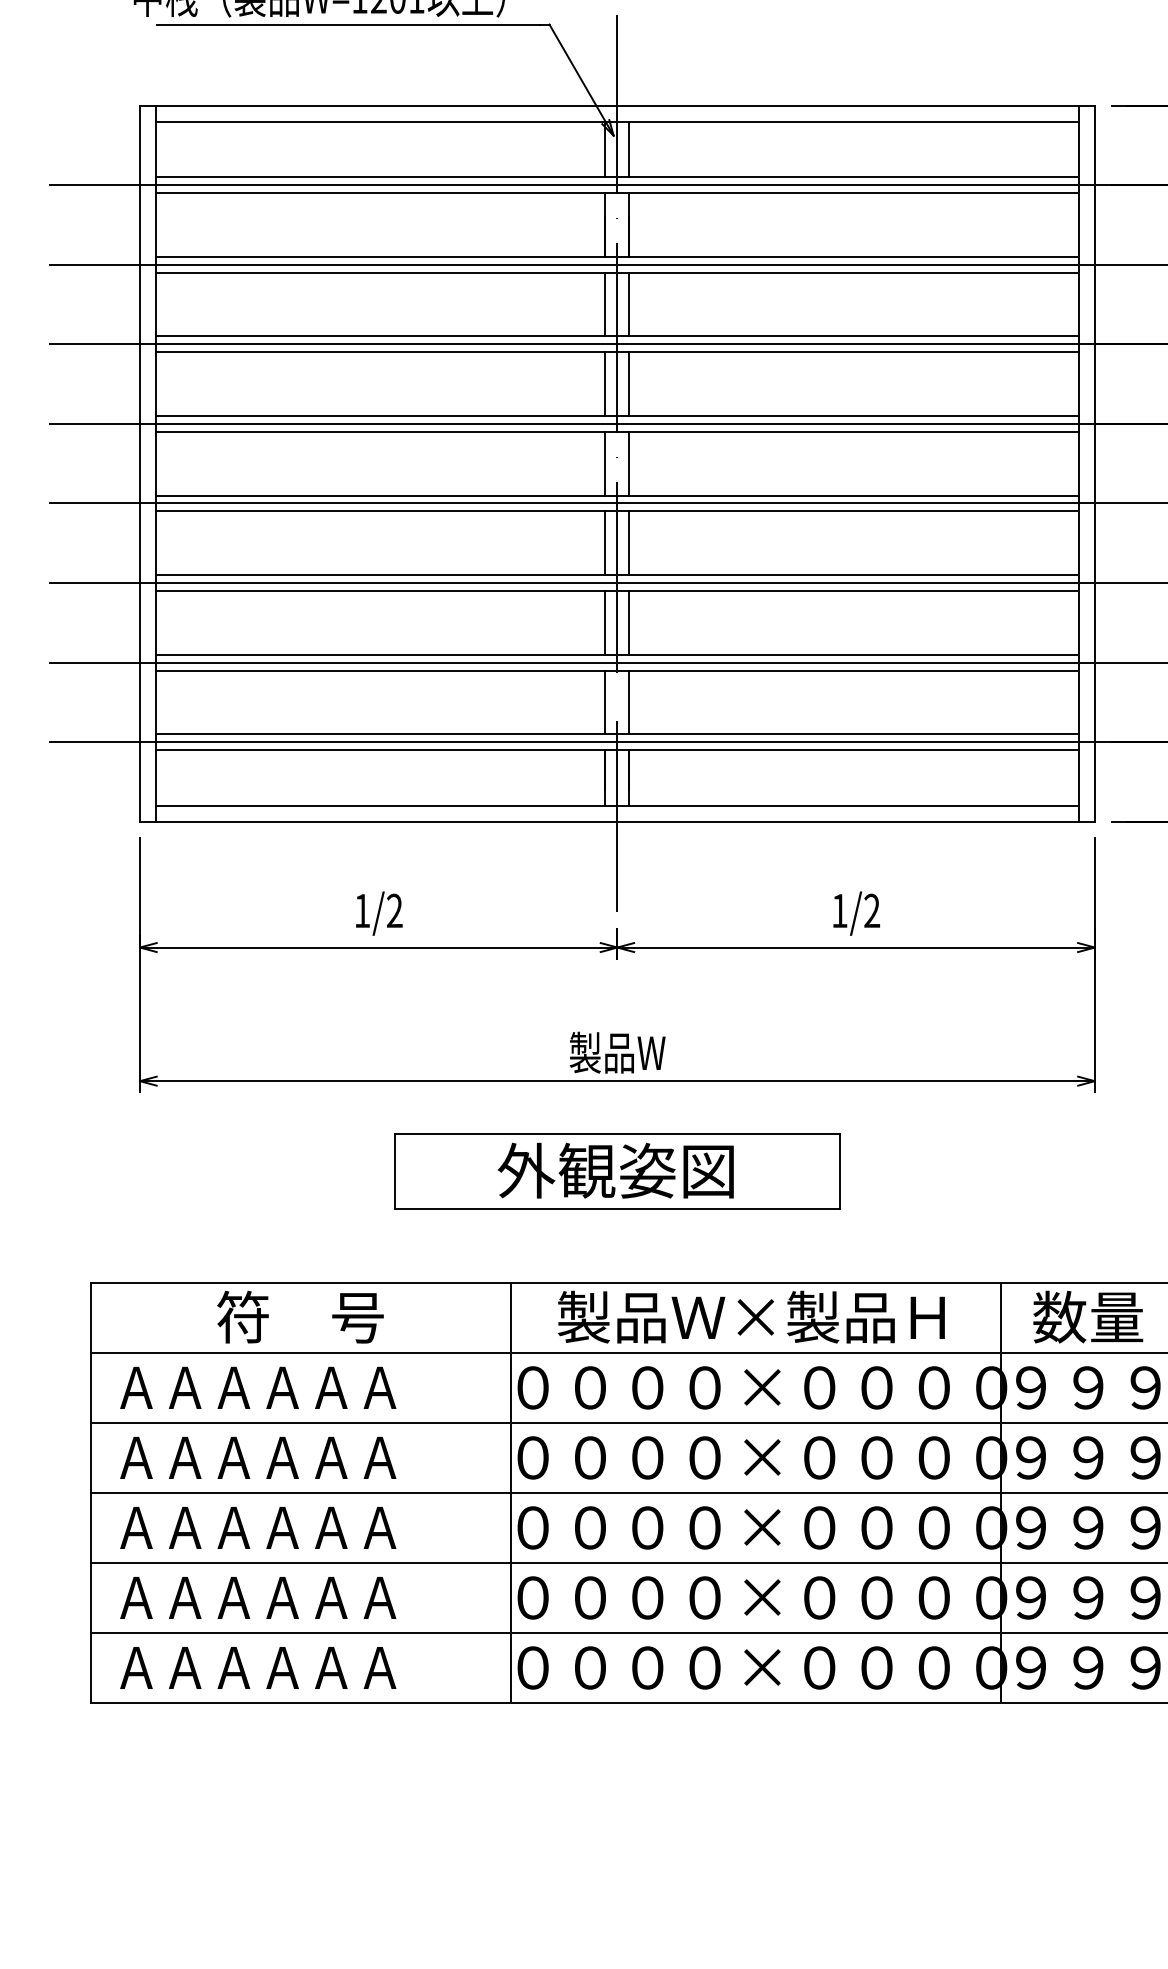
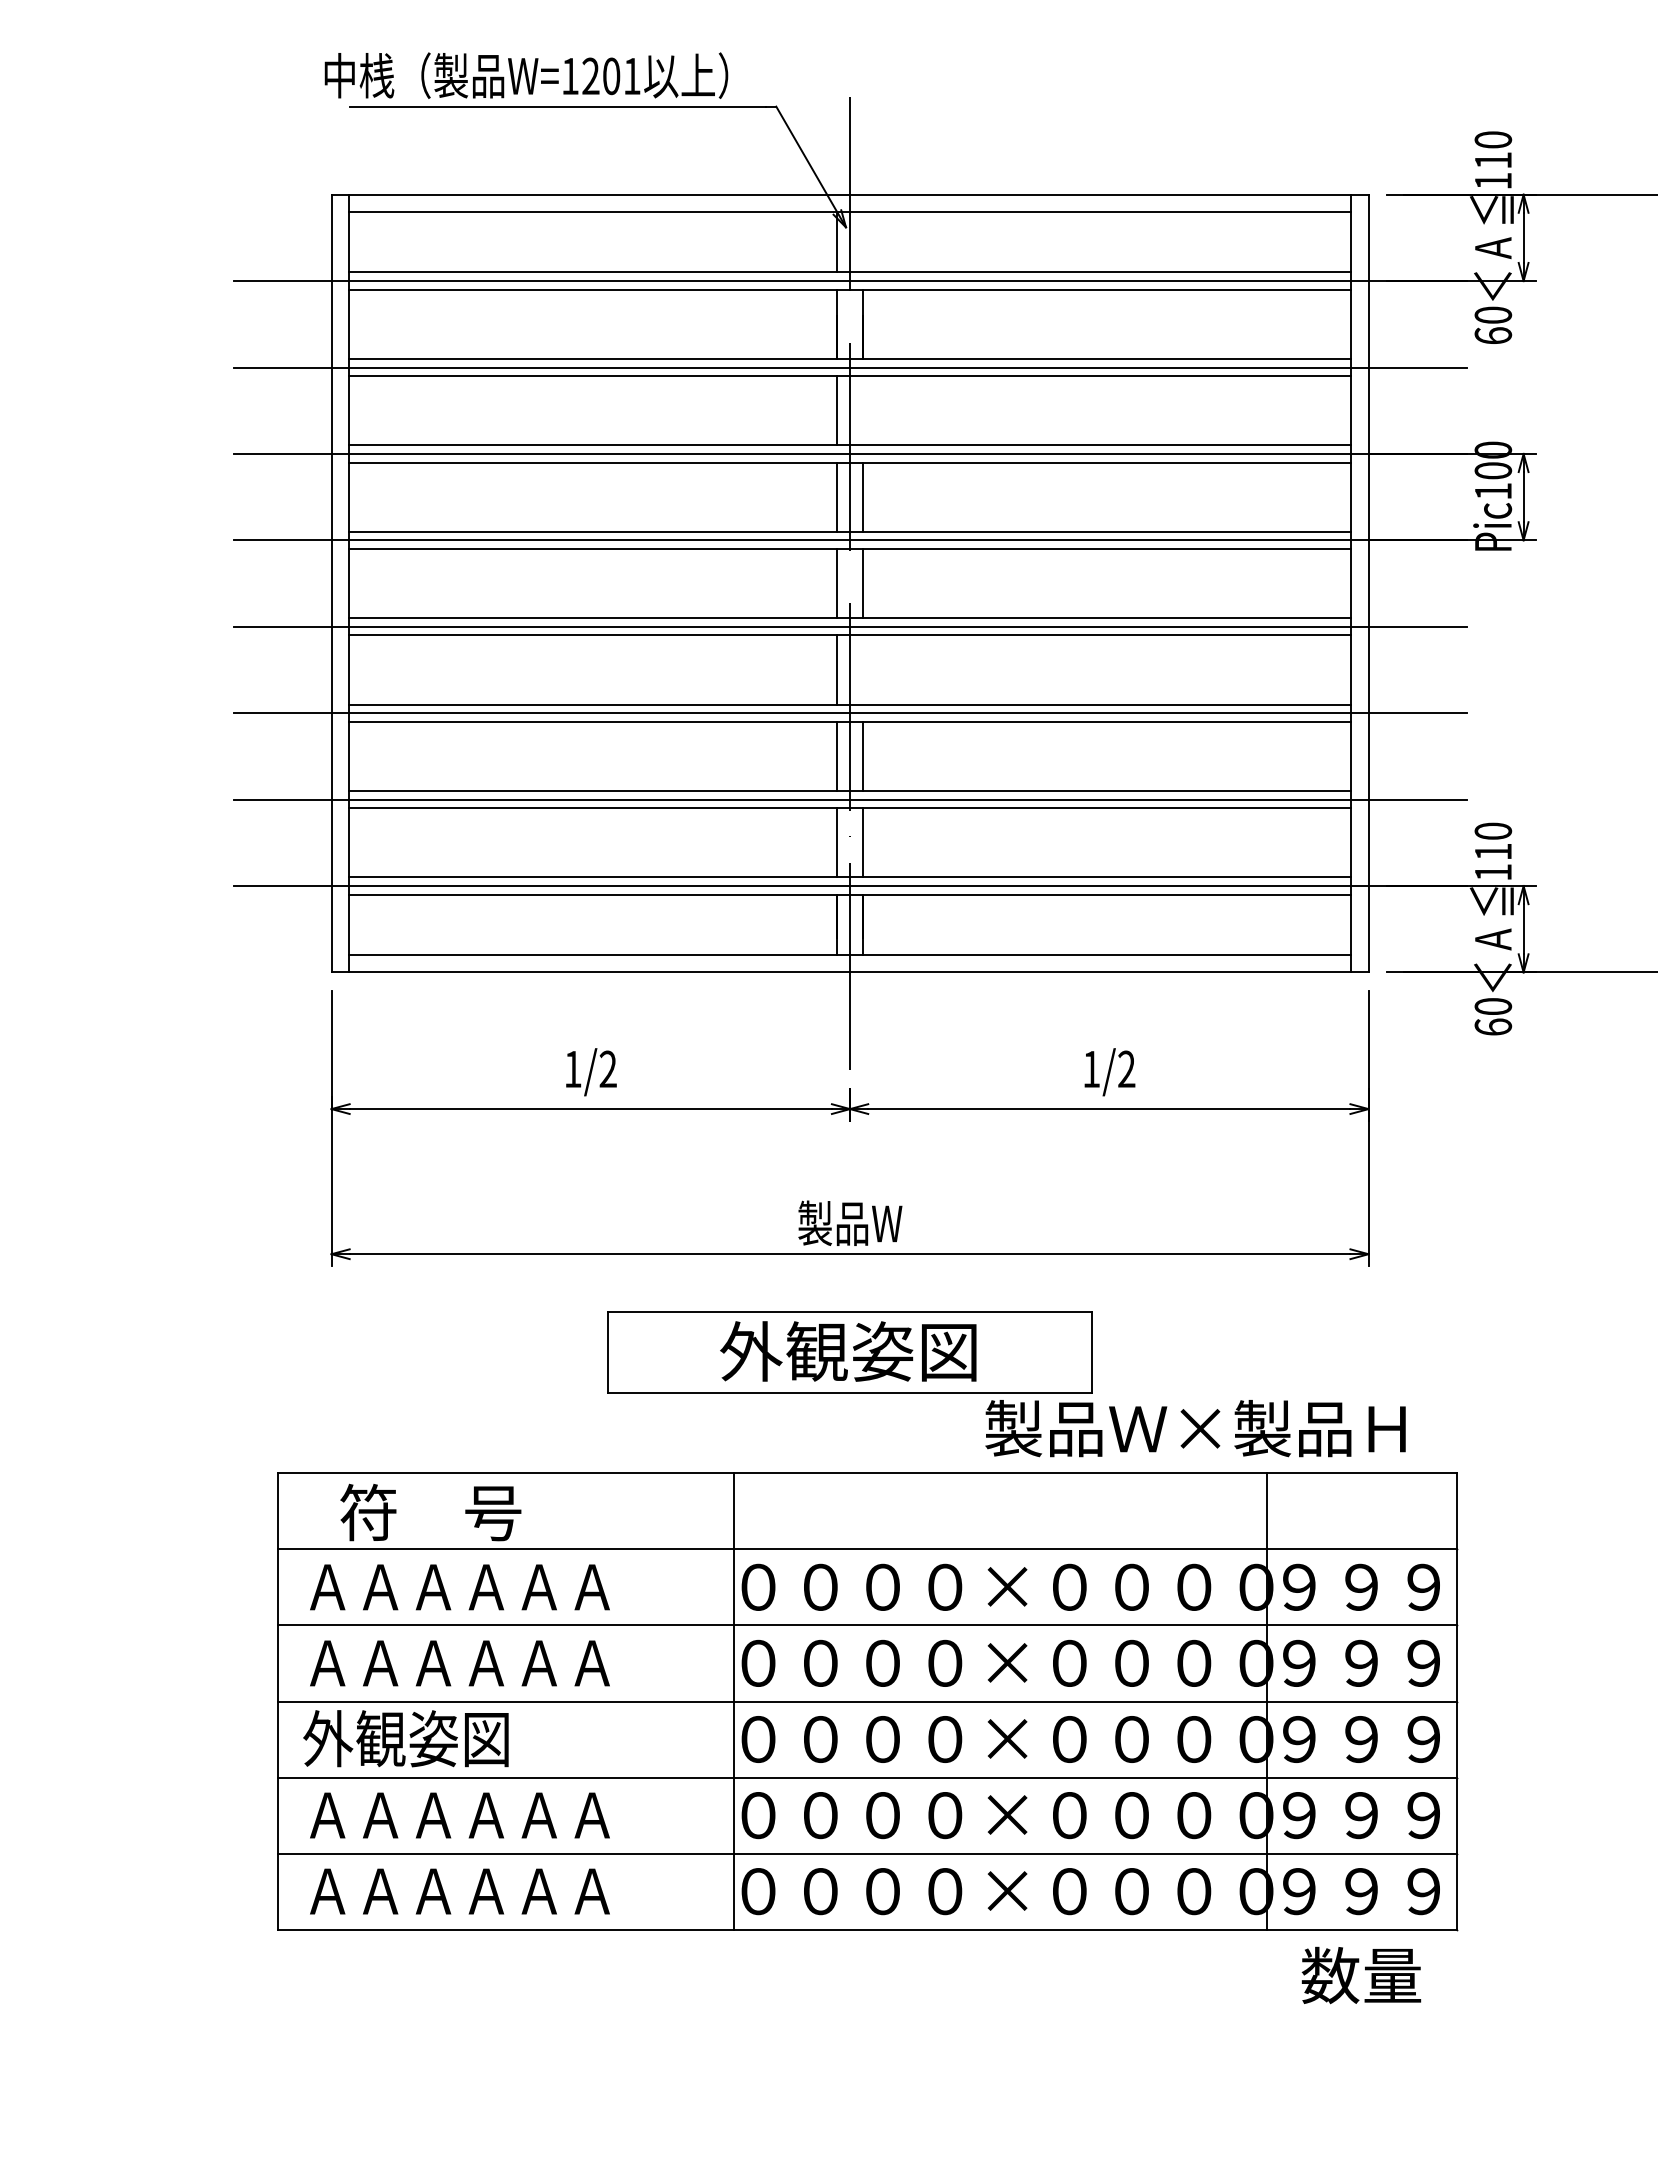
line: (629, 148) -> (863, 241), removed
line: (629, 304) -> (863, 410), removed
line: (629, 542) -> (863, 669), removed
text: (300, 1317) -> (430, 1512), moved
text: (751, 1317) -> (1195, 1428), moved
text: (1088, 1317) -> (1361, 1975), moved
text: (255, 1527) -> (456, 1738), ＡＡＡＡＡＡ -> 外観姿図

